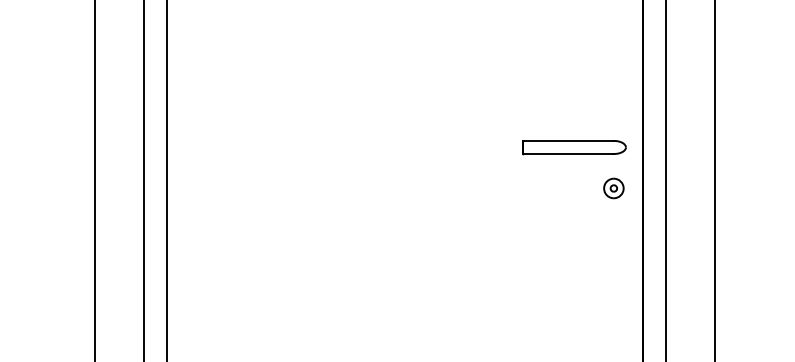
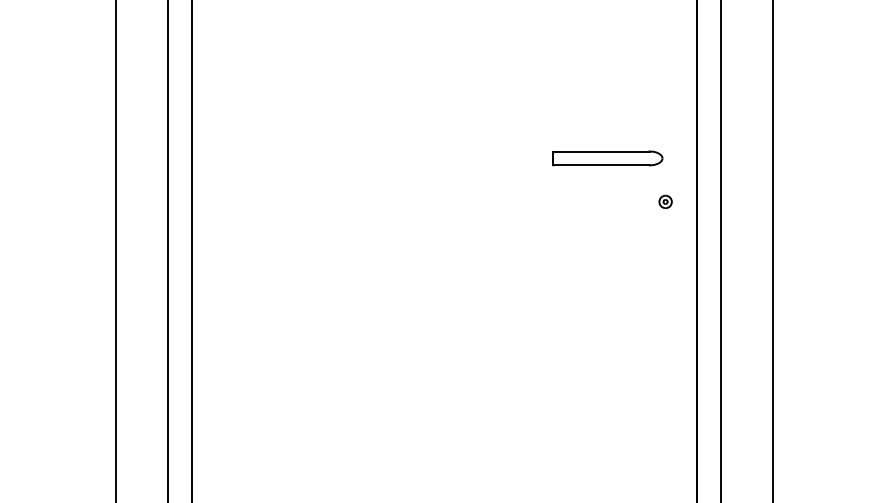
part: (574, 147) -> (607, 158), moved
part: (613, 188) -> (665, 201), size x0.6

